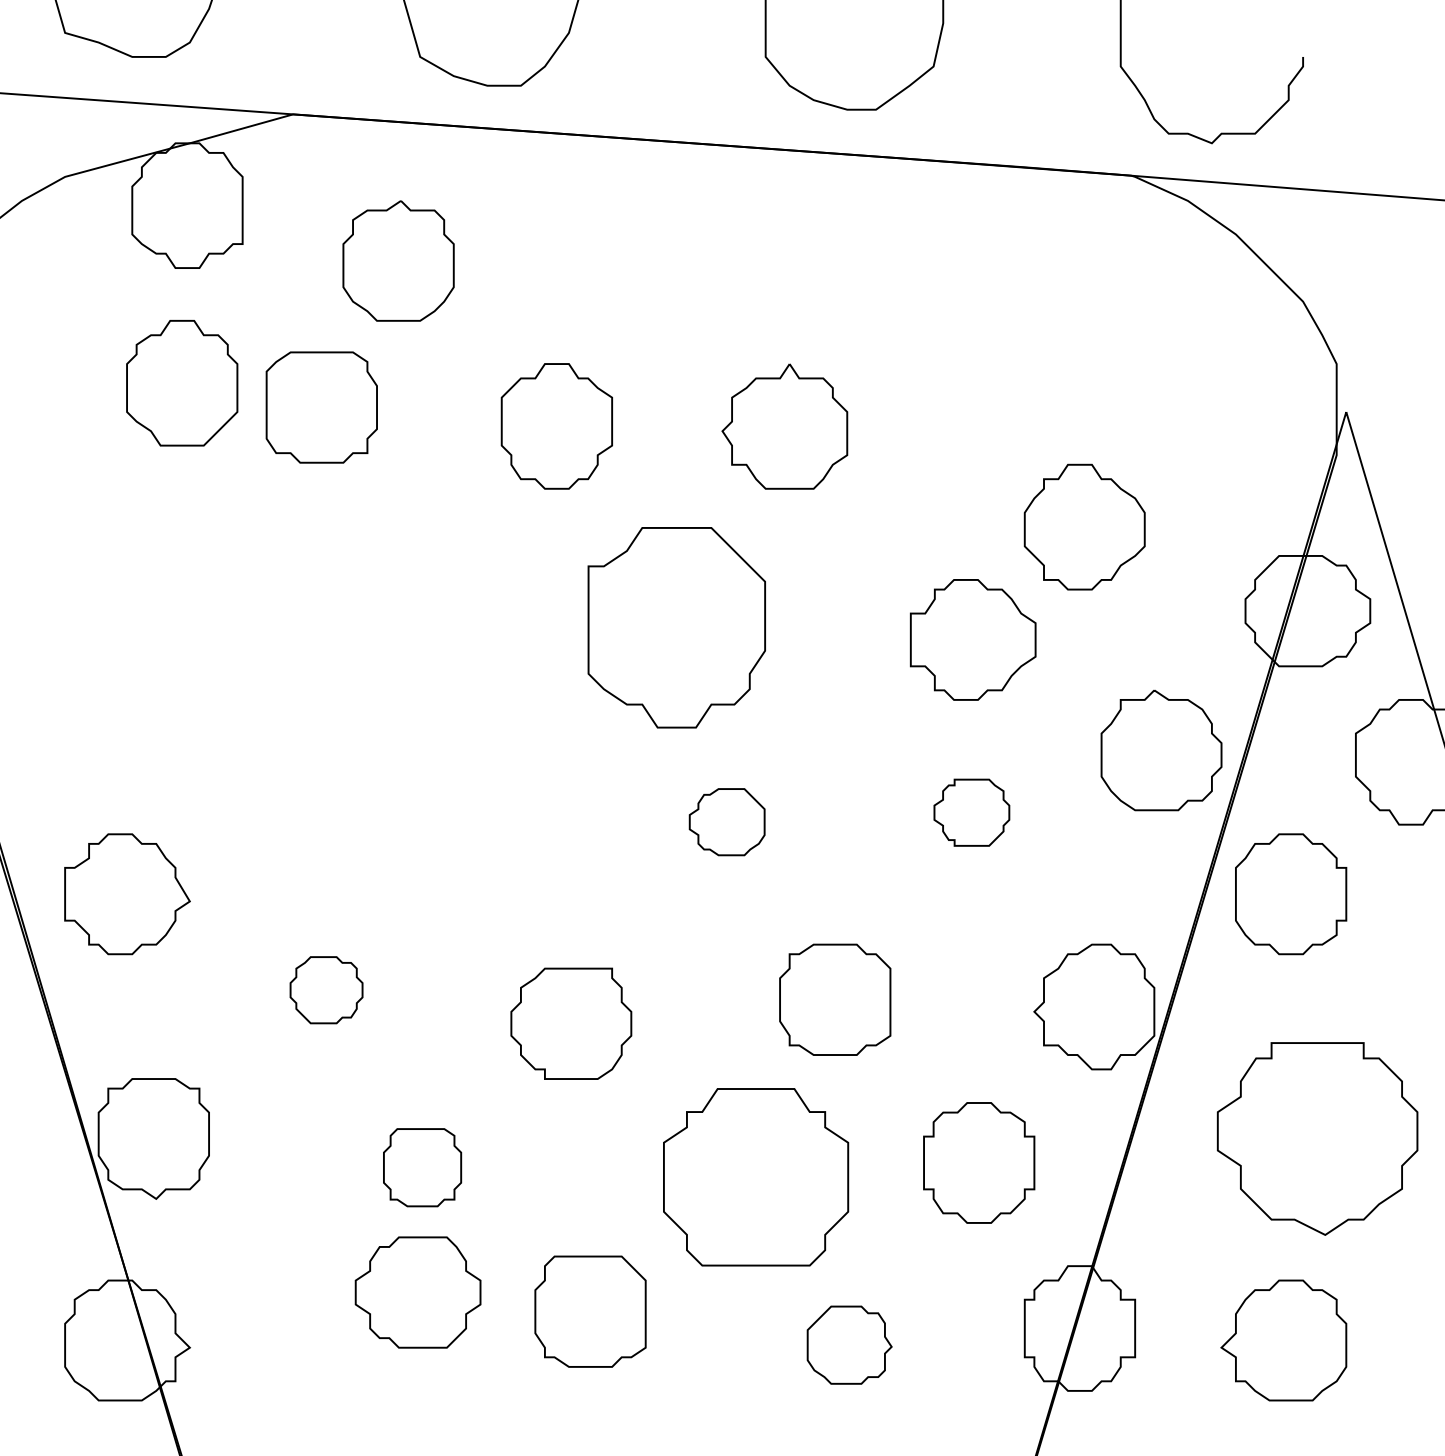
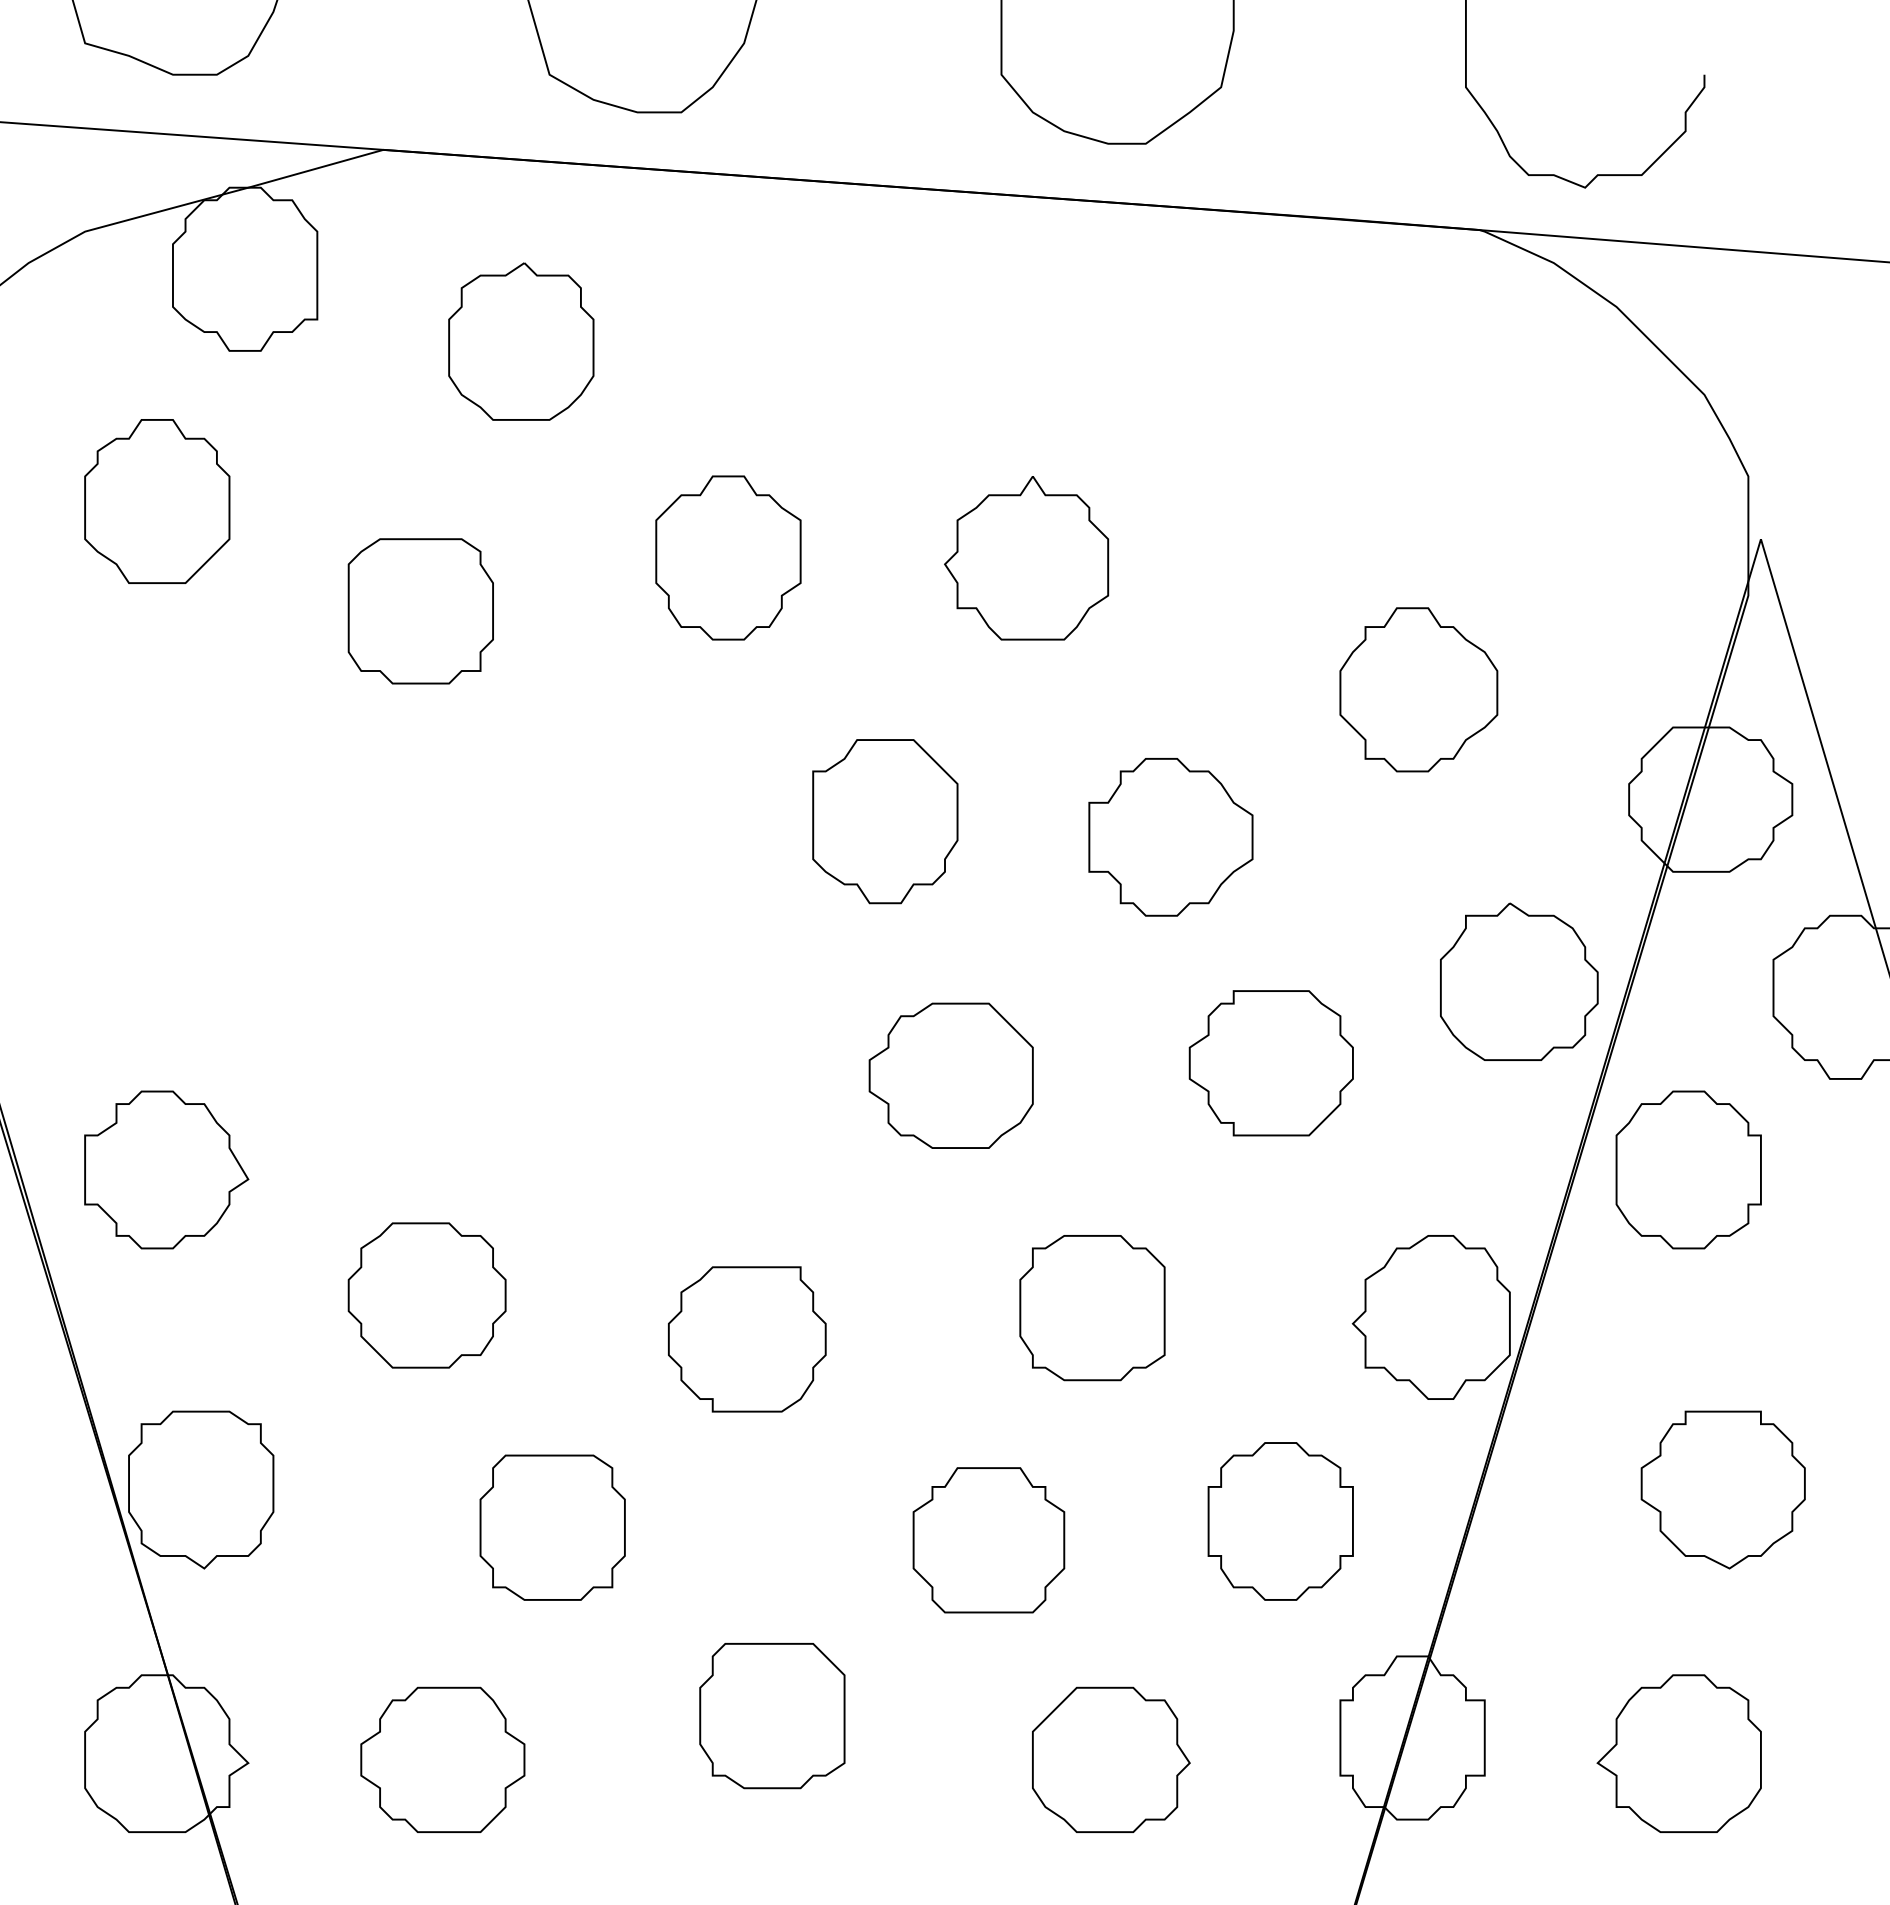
part: (182, 383) -> (157, 501), moved
part: (321, 407) -> (420, 611), moved
part: (677, 627) -> (885, 821), size x0.62
part: (972, 640) -> (1170, 837), moved
part: (971, 812) -> (1270, 1063), size x1.67
part: (726, 822) -> (950, 1075), size x1.67
part: (326, 990) -> (426, 1295), size x1.67
part: (1316, 1138) -> (1722, 1489), size x0.62
part: (422, 1167) -> (552, 1527), size x1.43
part: (755, 1177) -> (988, 1540), size x0.62
part: (417, 1292) -> (442, 1759), moved
part: (849, 1344) -> (1111, 1759), size x1.43

